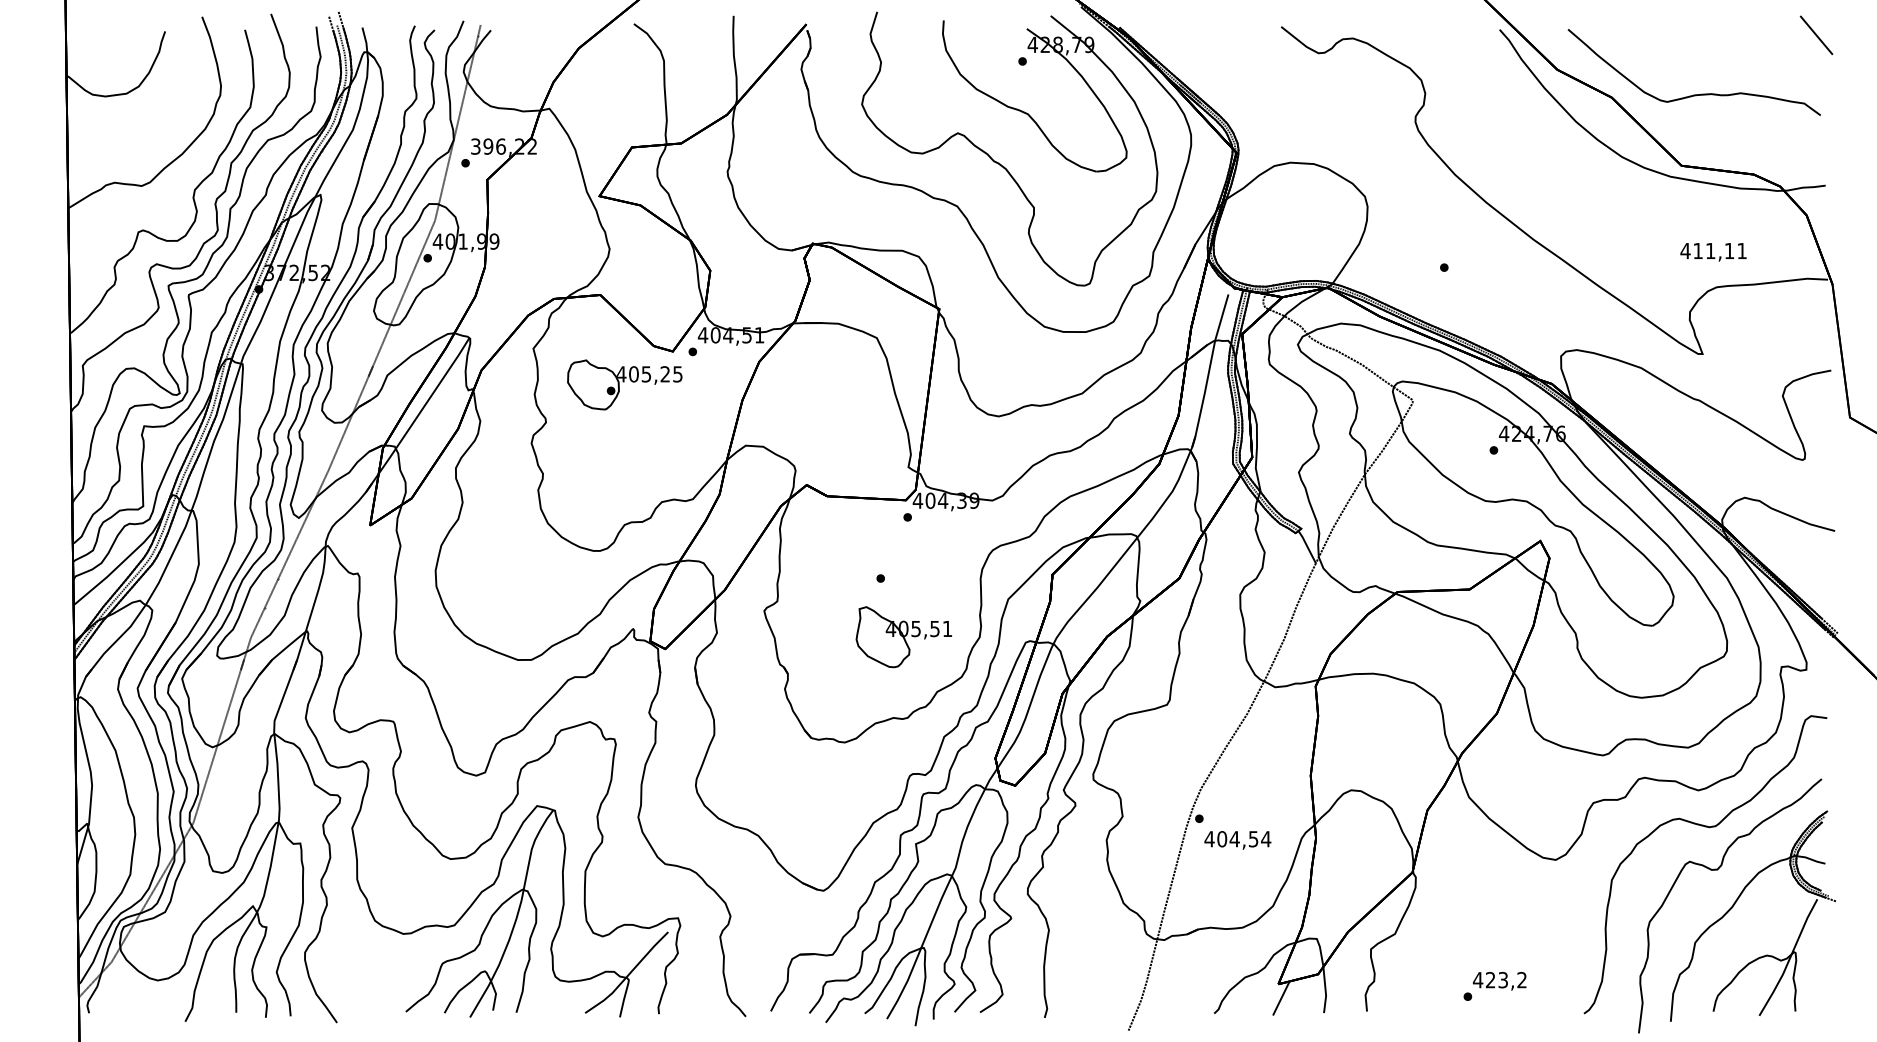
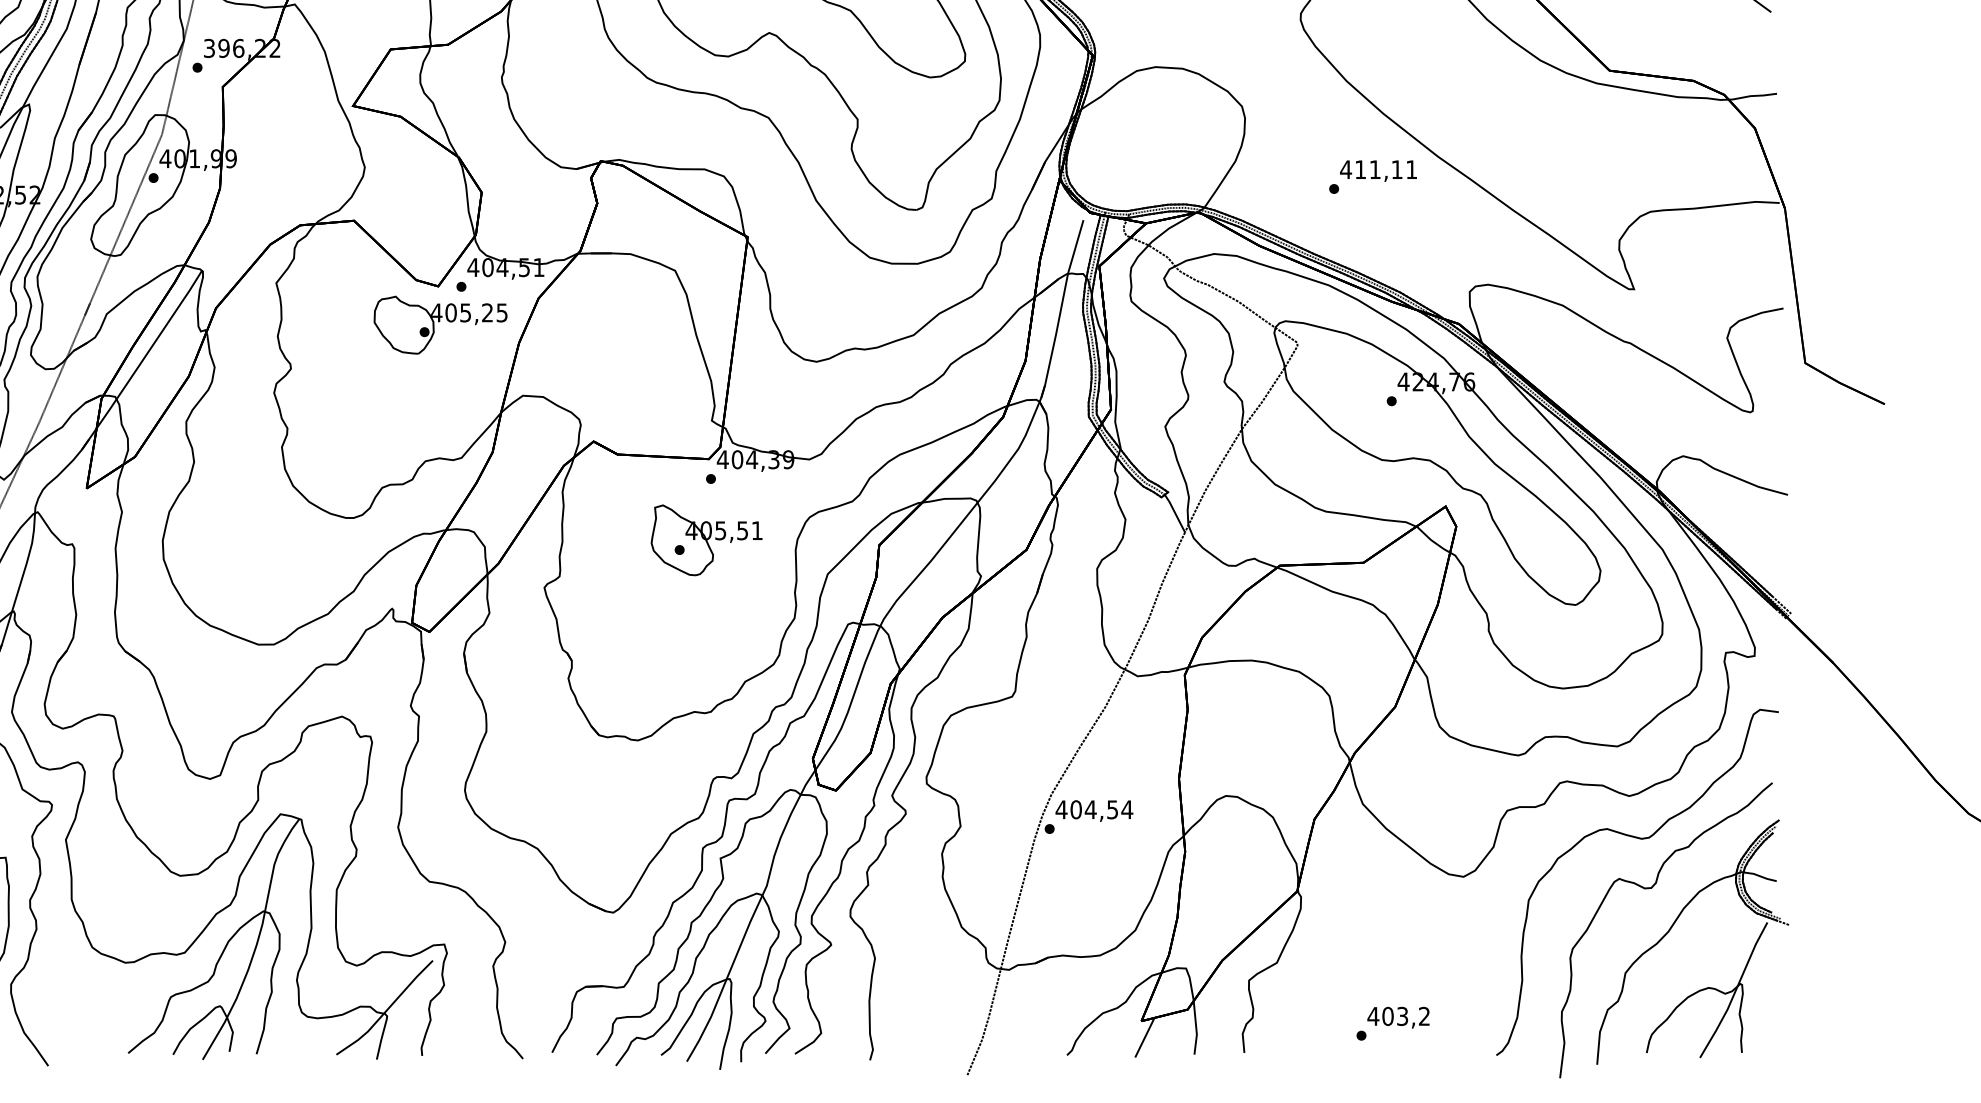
text: (1713, 252) -> (1378, 171), moved
part: (624, 384) -> (440, 324), moved
part: (903, 637) -> (706, 540), moved
text: (1237, 840) -> (1093, 811), moved
text: (1490, 980) -> (1387, 1016), 423,2 -> 403,2

